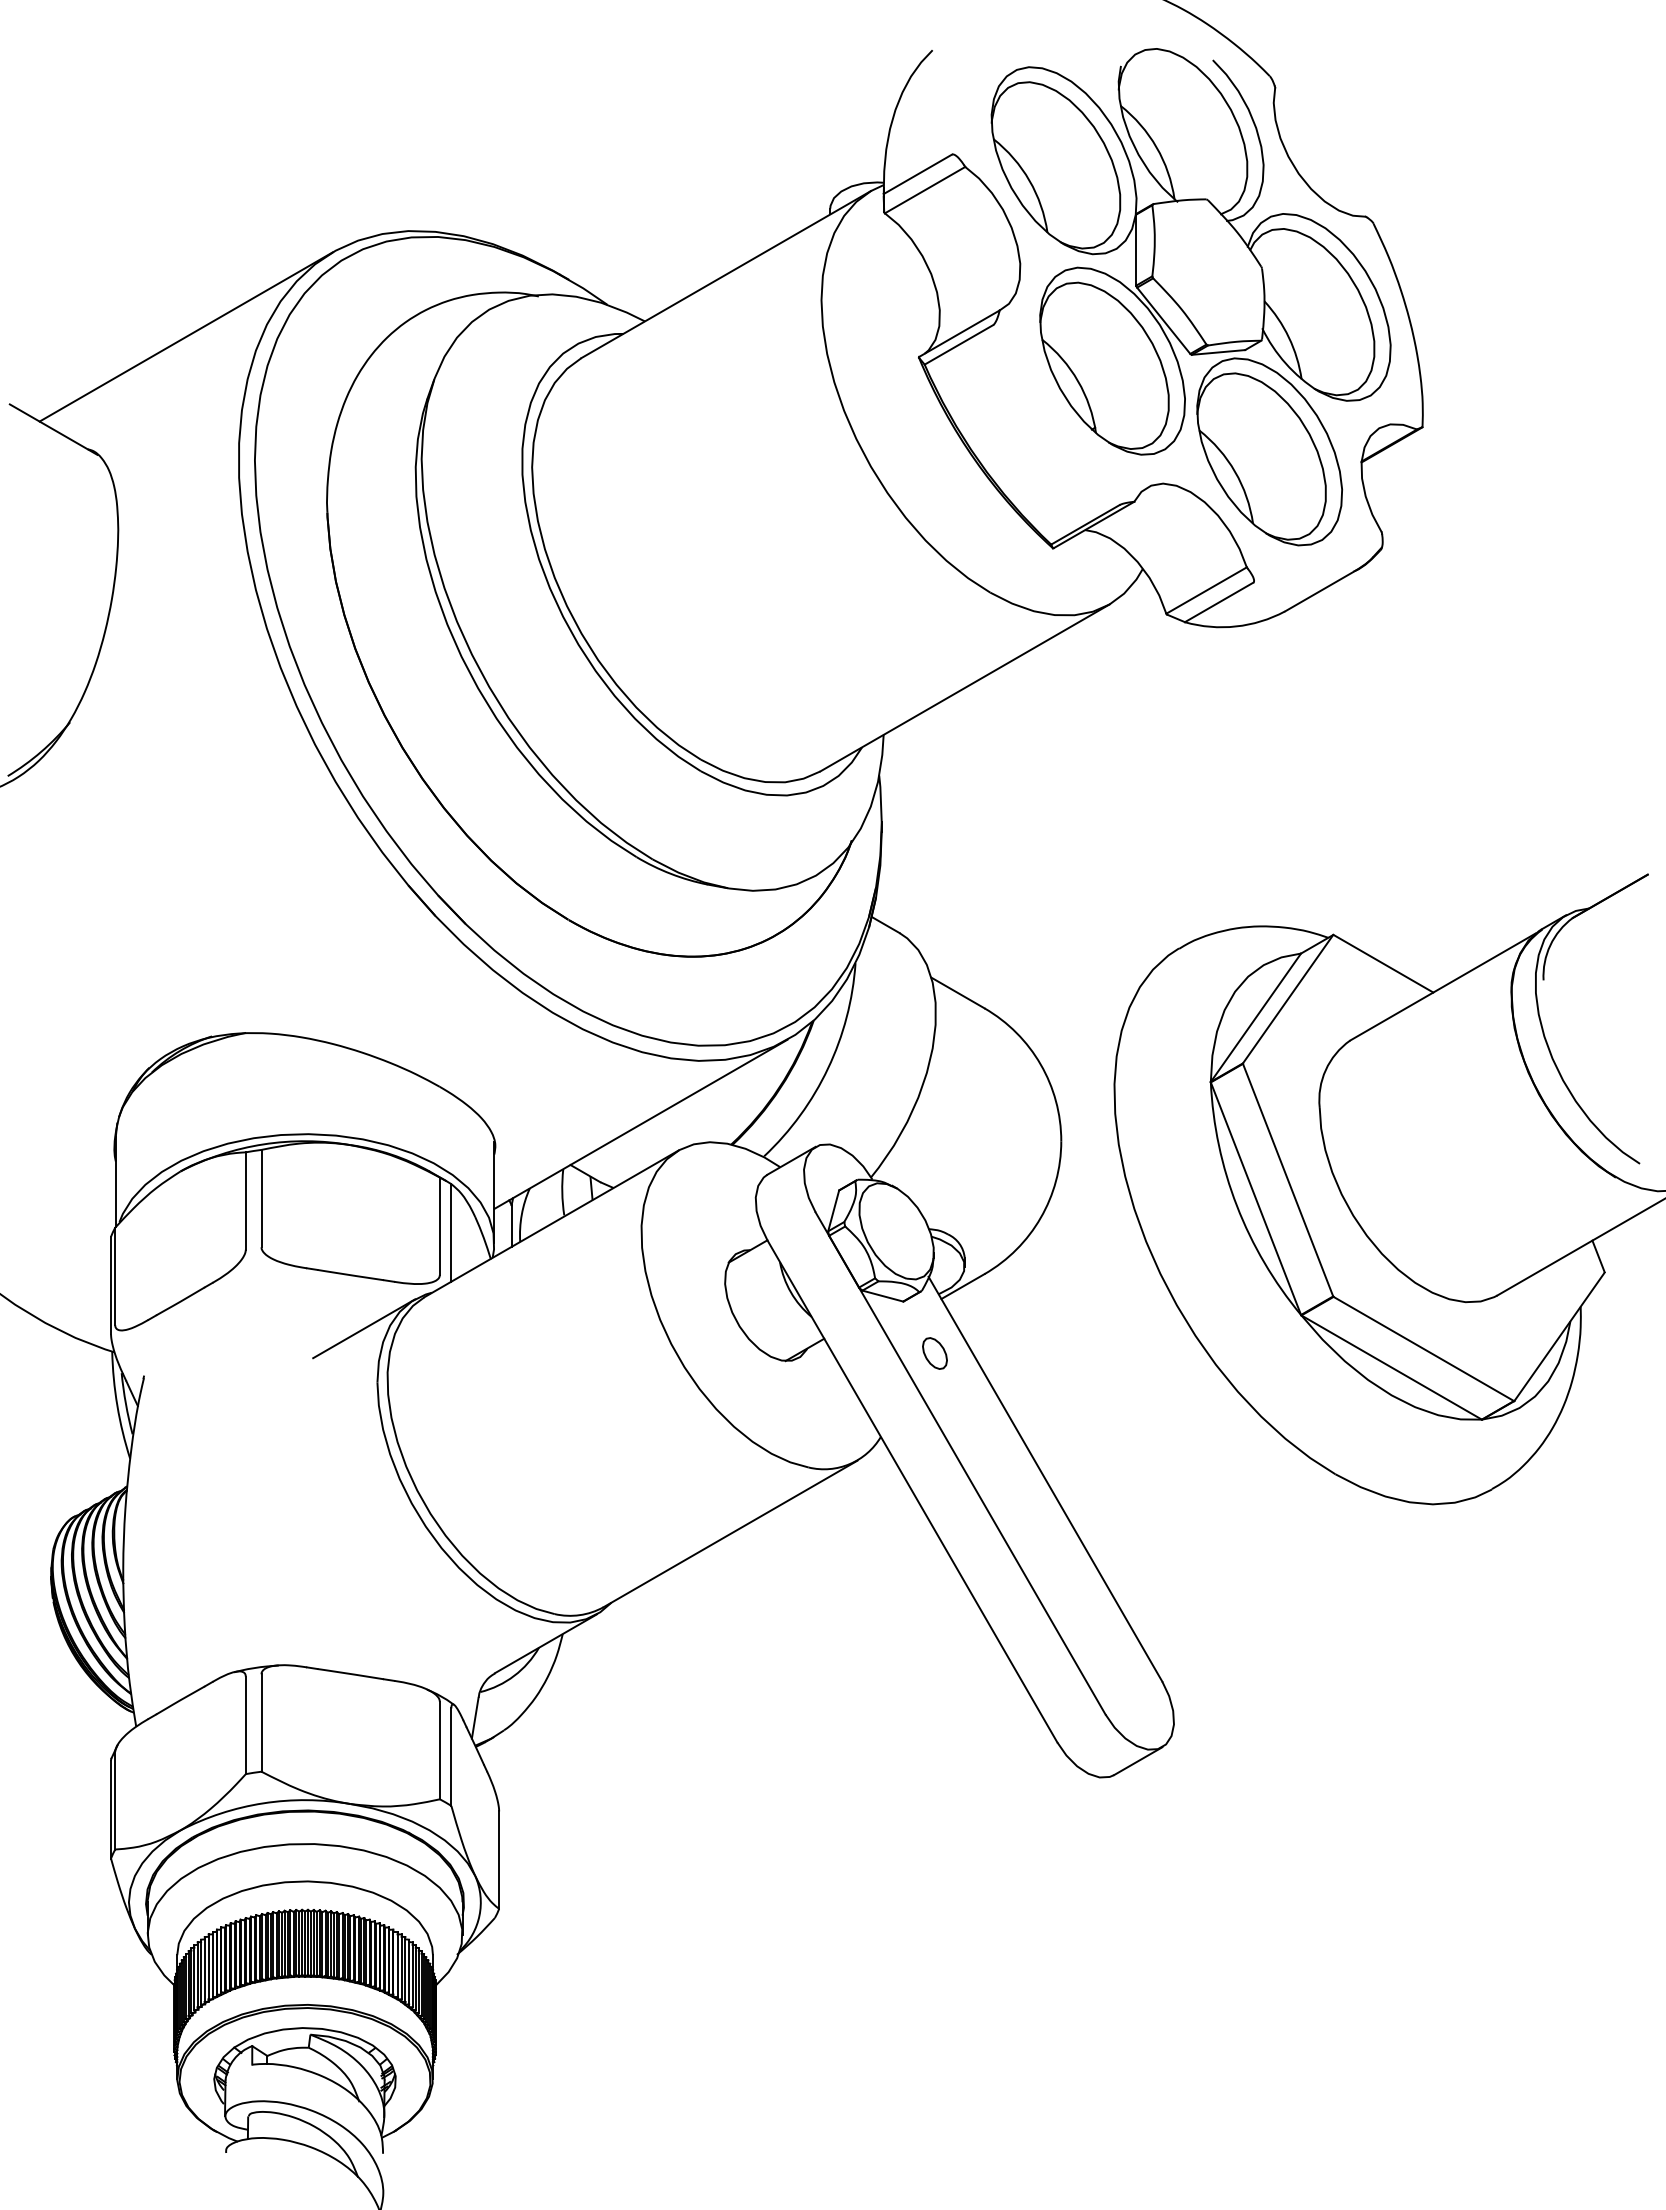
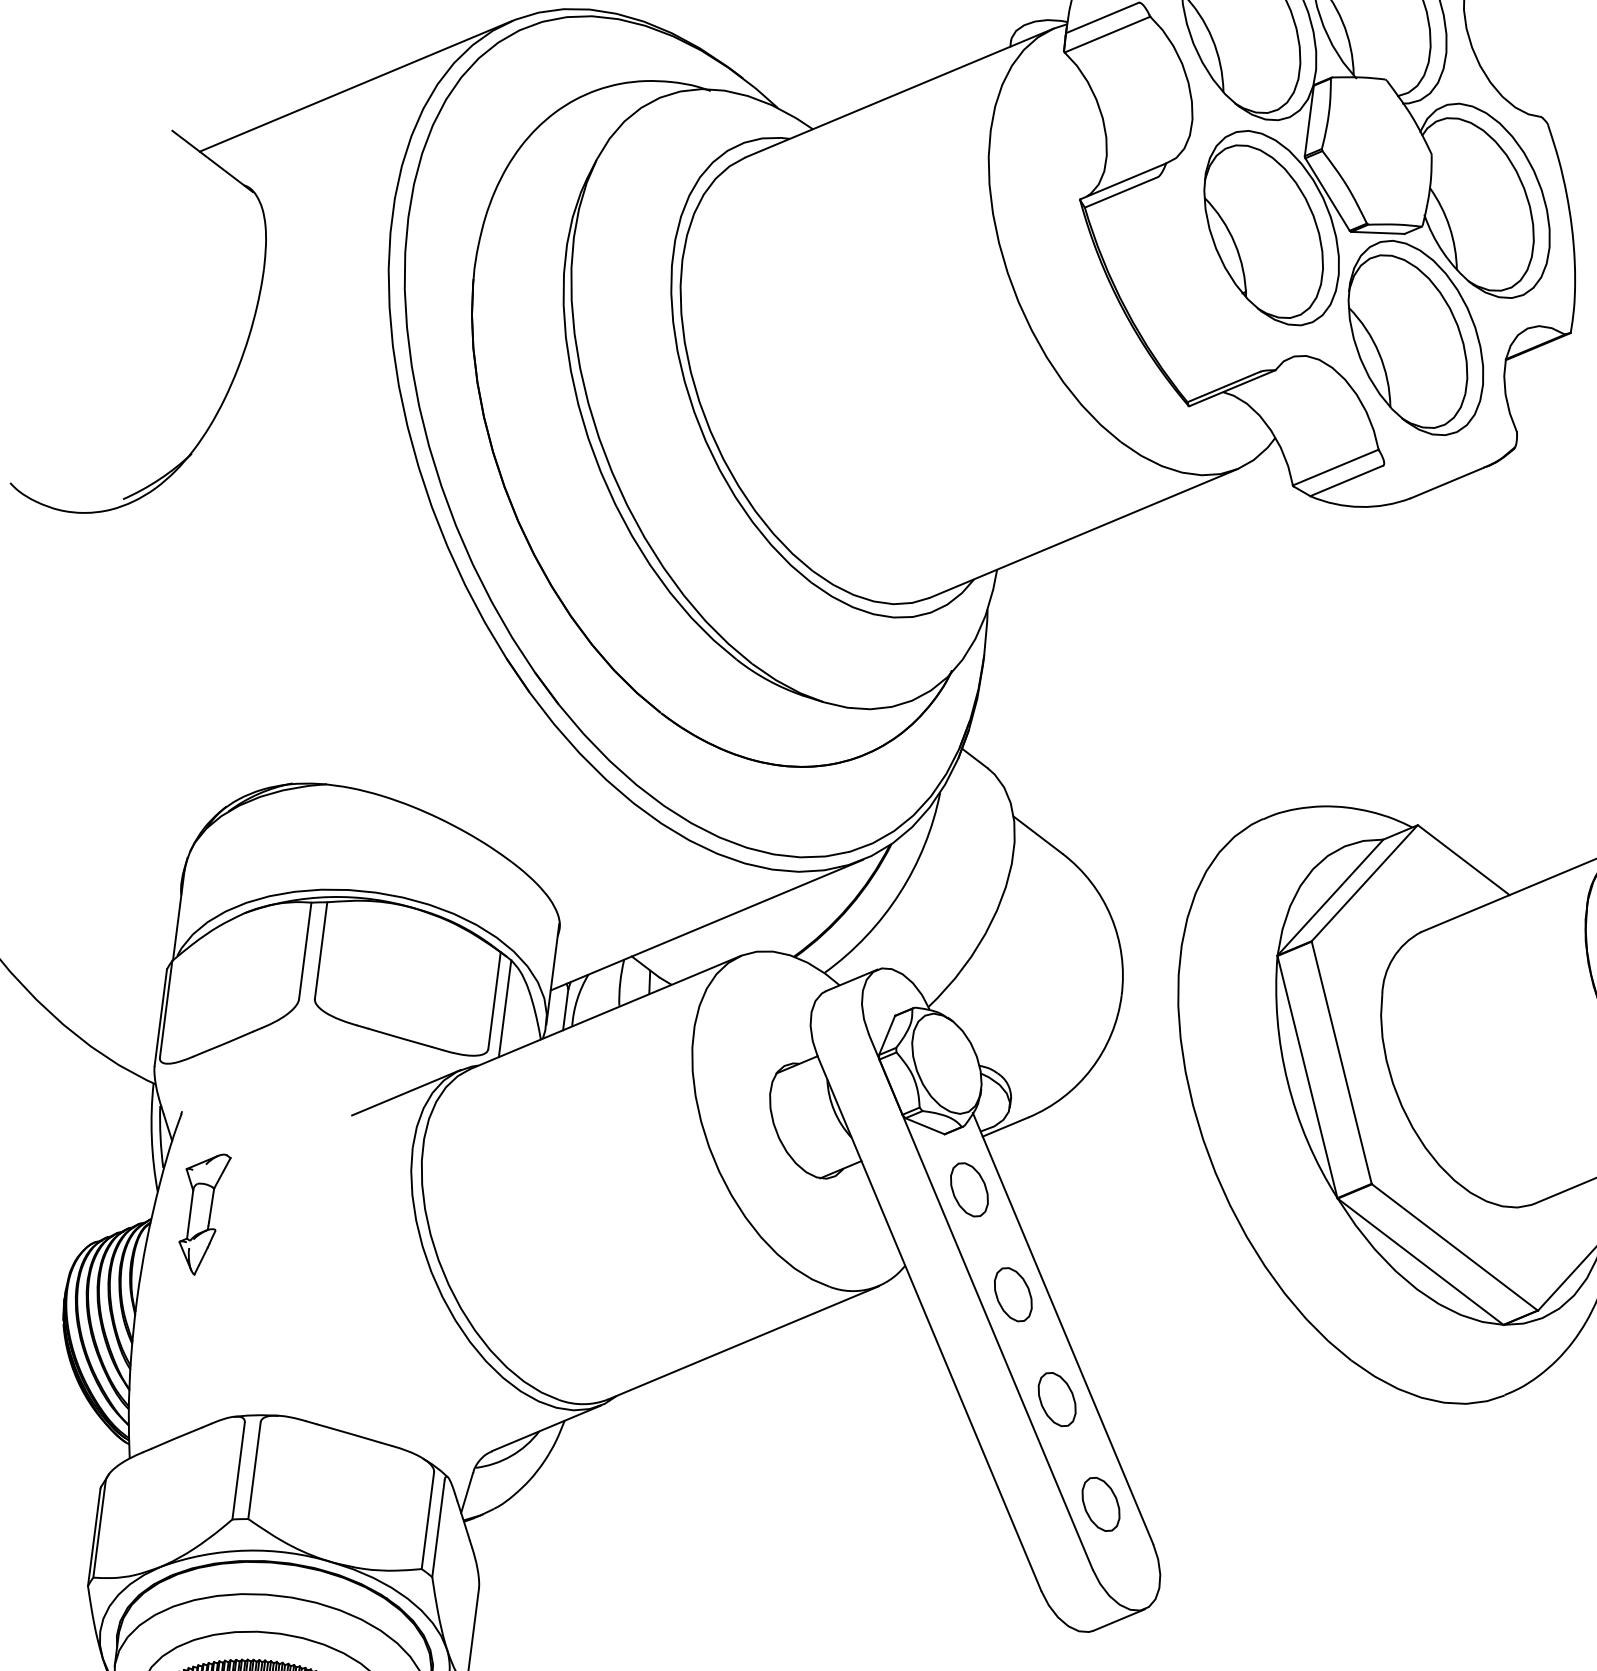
part: (934, 1353) -> (968, 1189), size x1.67
part: (991, 1451) -> (1013, 1294), added
part: (177, 1474) -> (202, 1213), added
part: (1048, 1550) -> (1057, 1399), added
part: (1105, 1648) -> (1101, 1504), added

